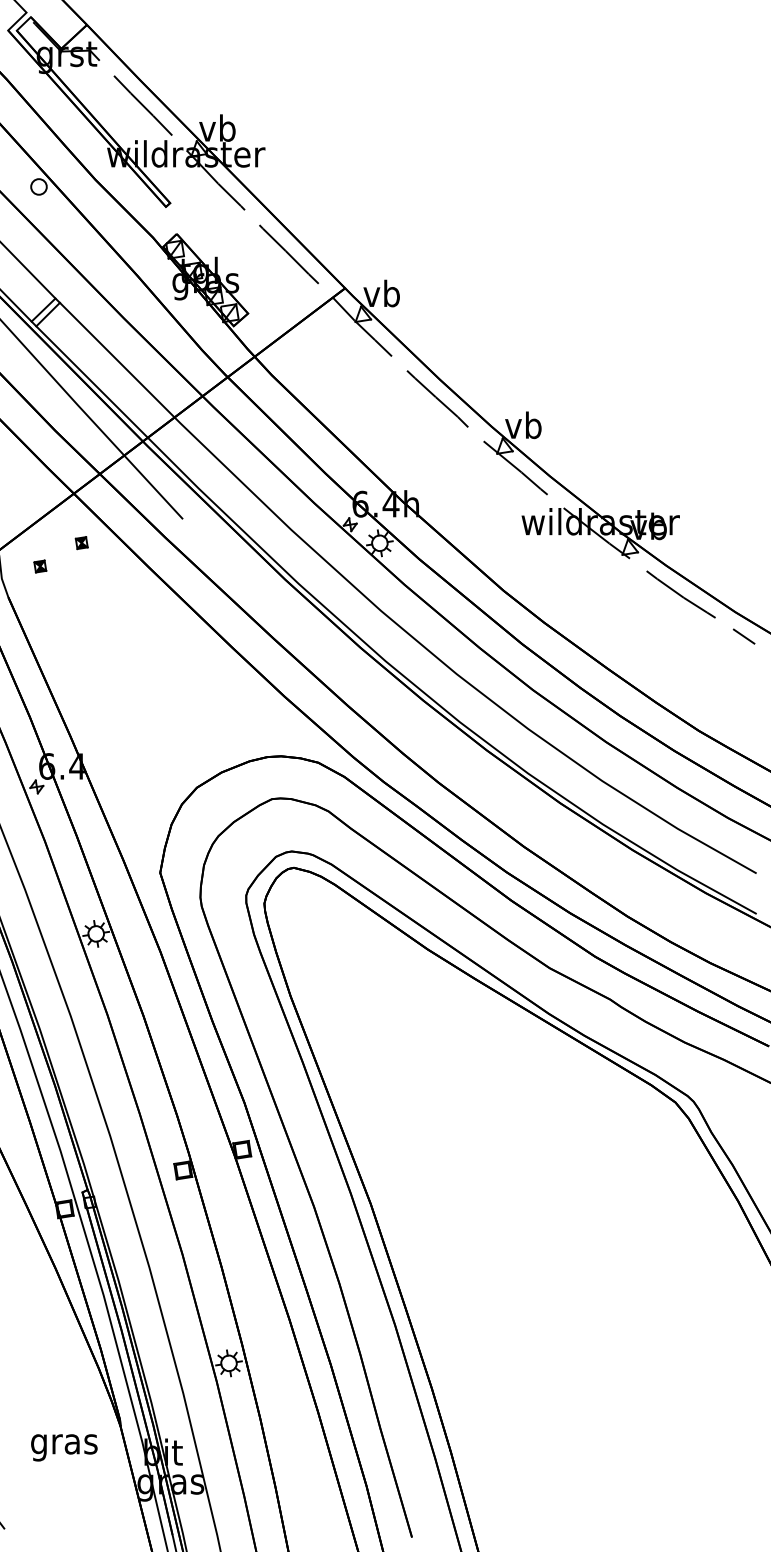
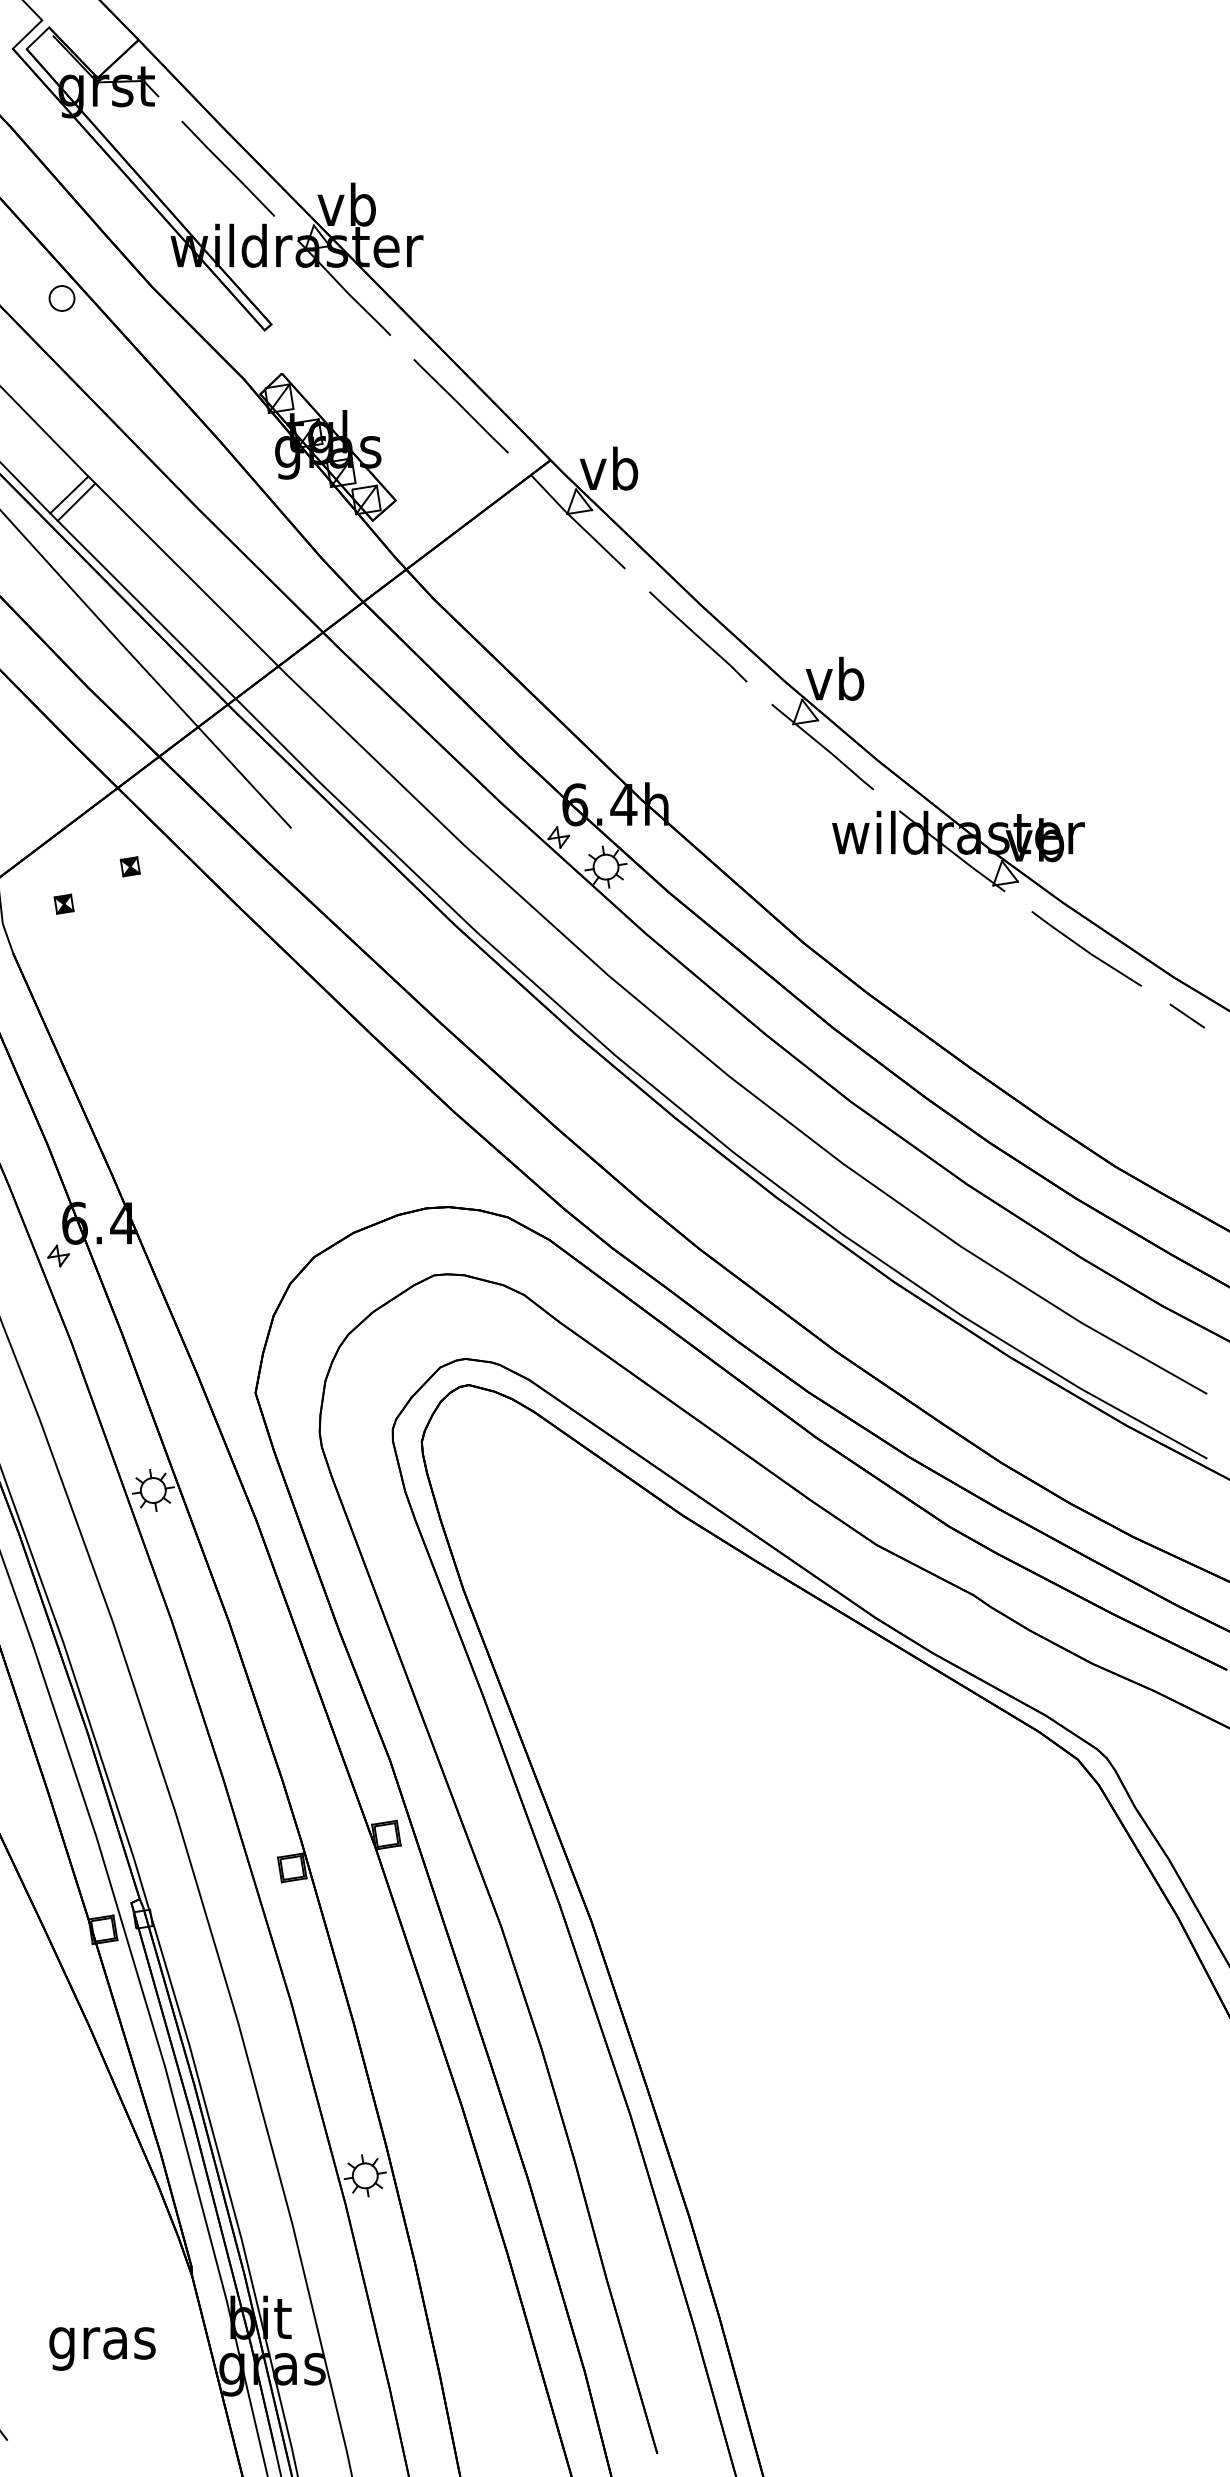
text: (64, 1447) -> (102, 2348), moved

